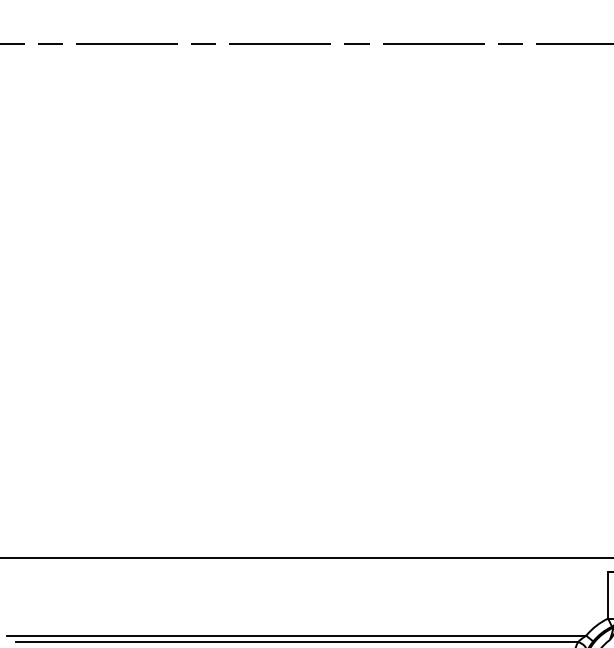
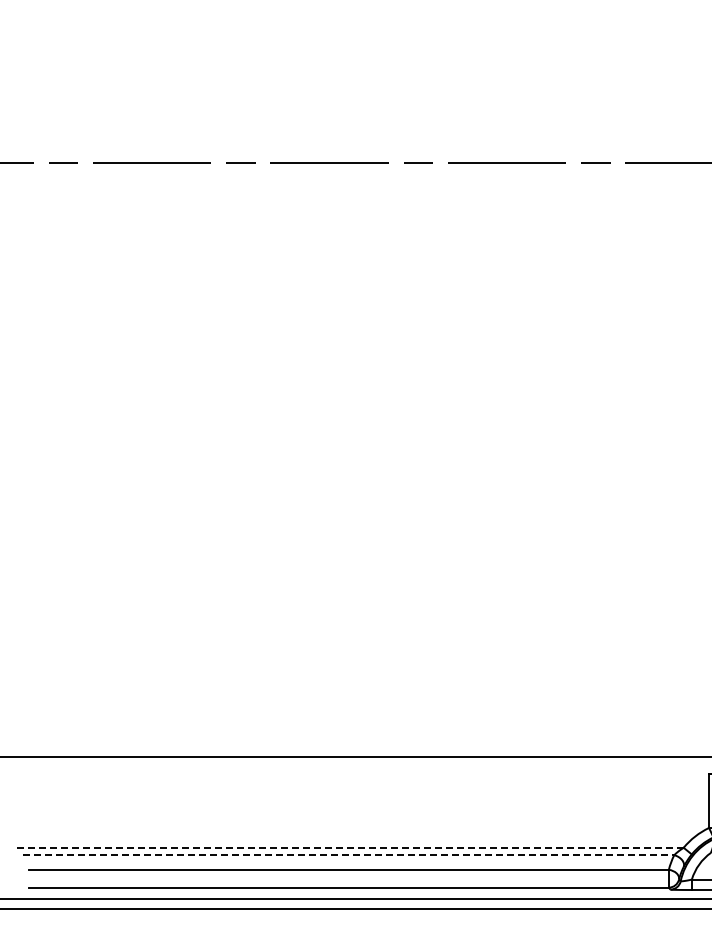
line: (296, 635) -> (348, 847), solid -> dashed
line: (296, 642) -> (348, 855), solid -> dashed

